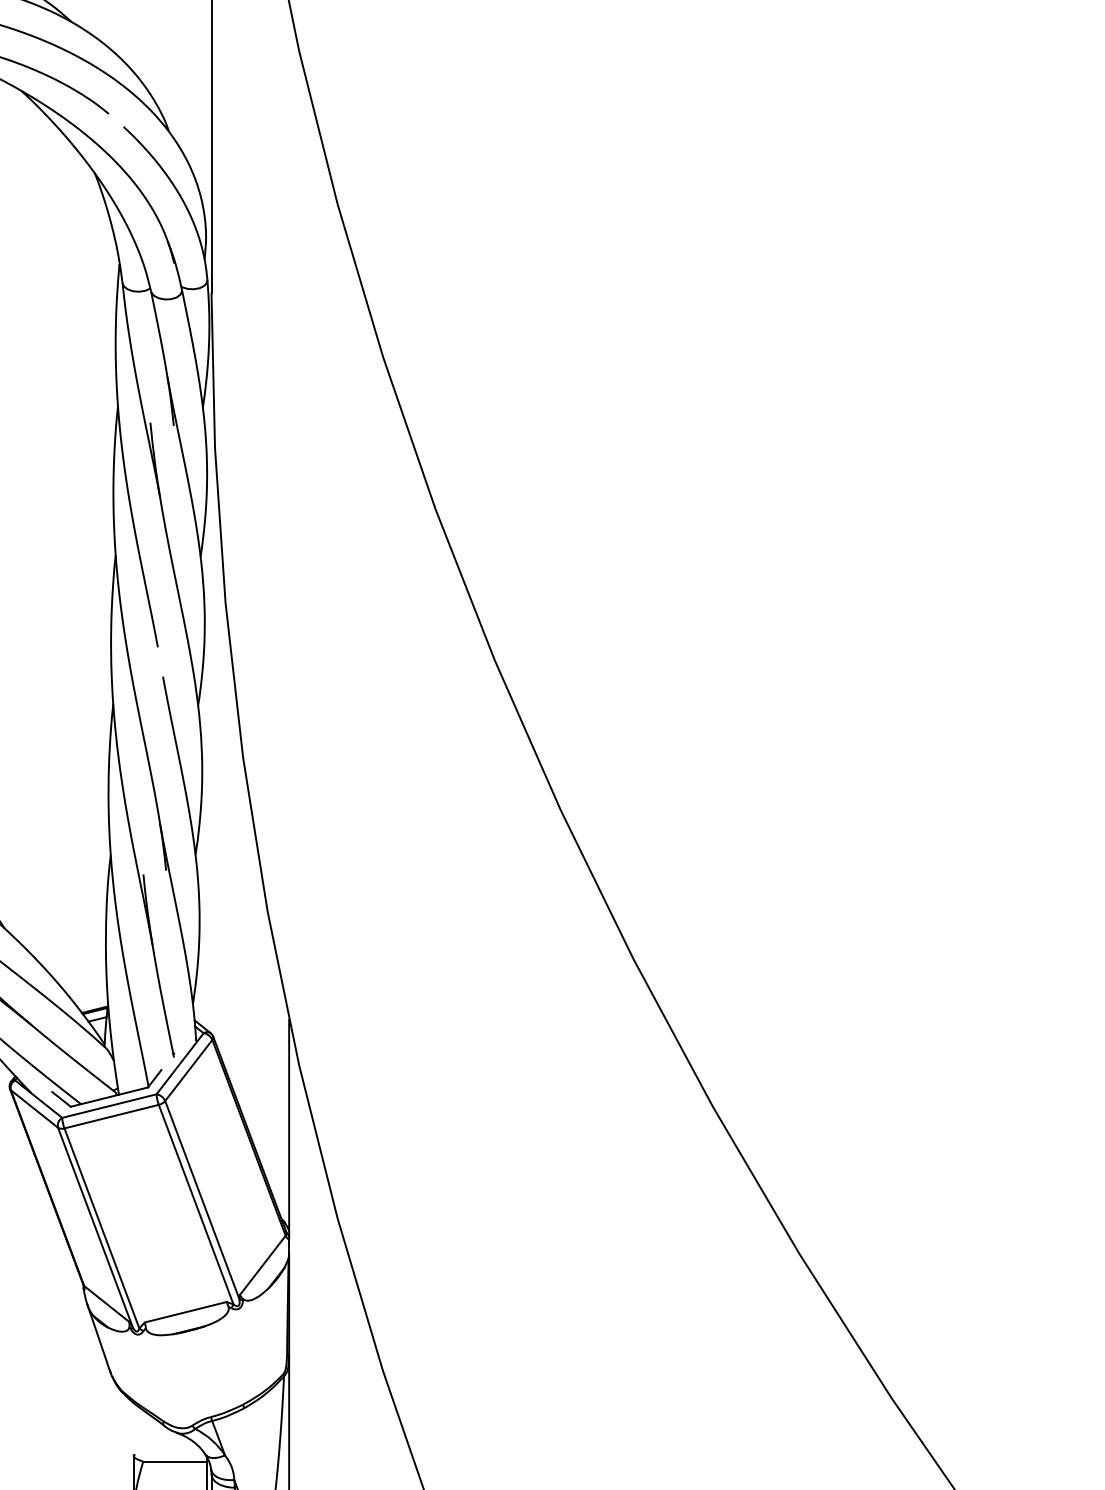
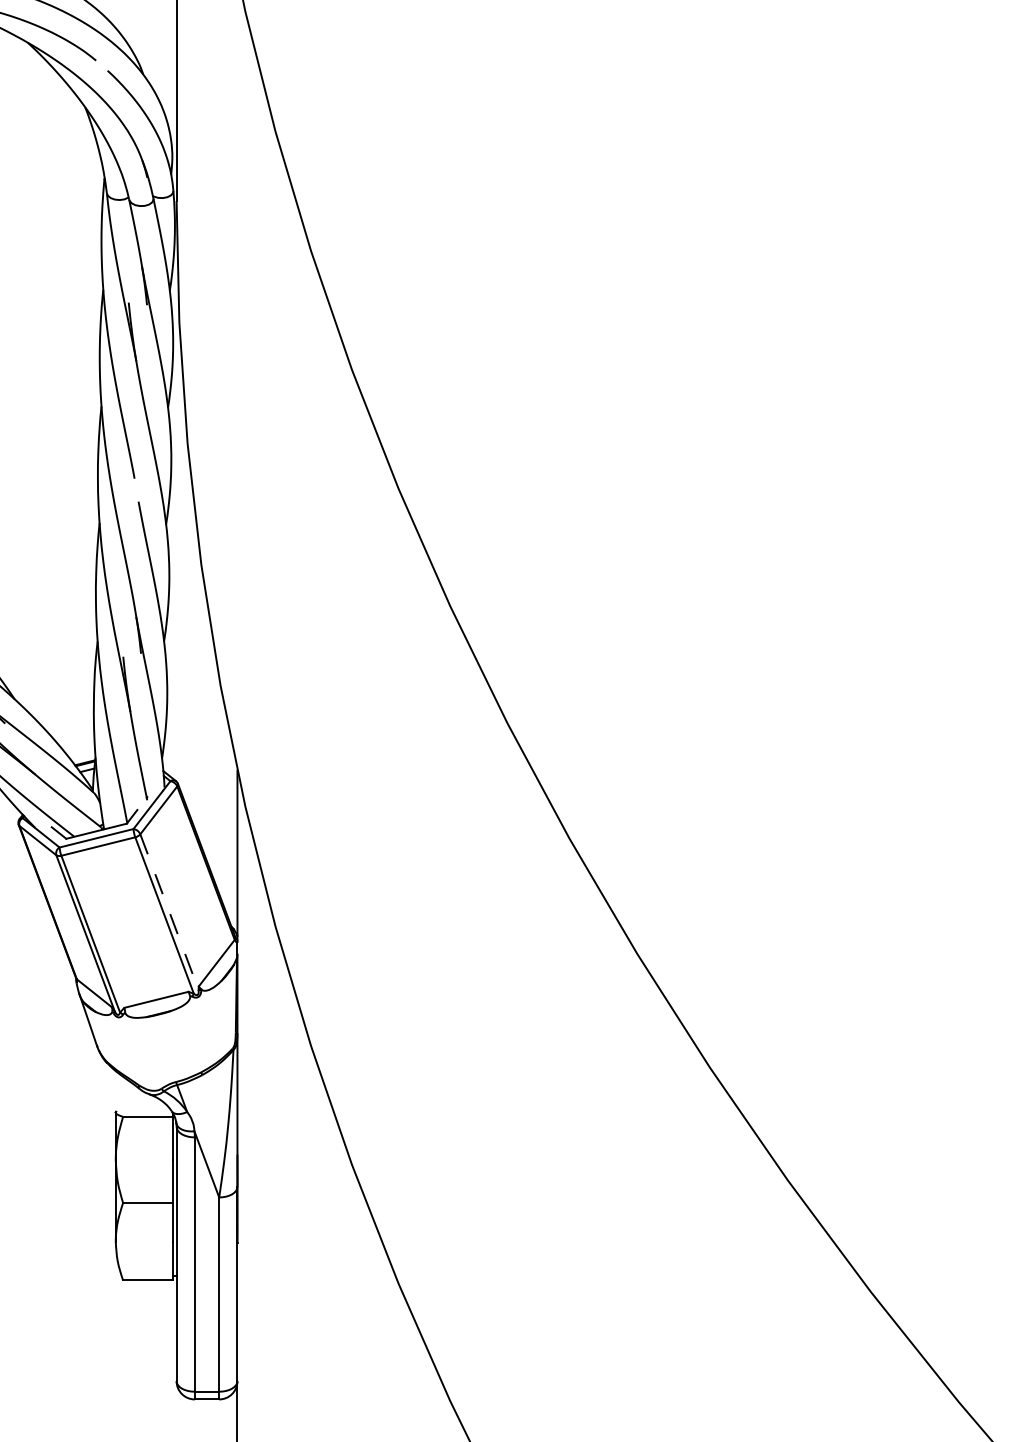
line: (202, 1200) -> (169, 912), solid -> dashed

